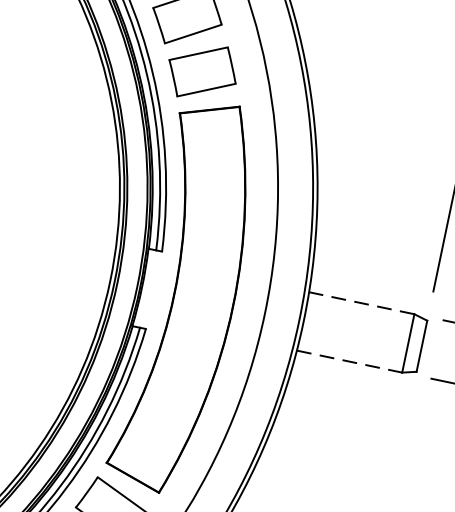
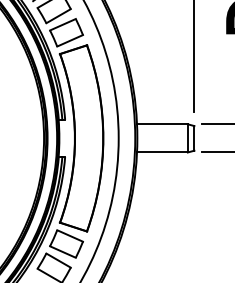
line: (359, 303) -> (161, 124), dashed -> solid
line: (349, 361) -> (162, 152), dashed -> solid

